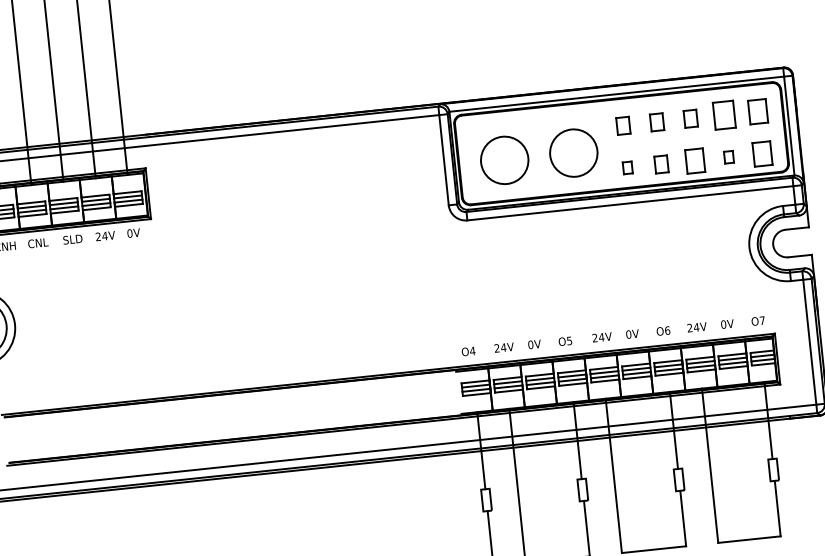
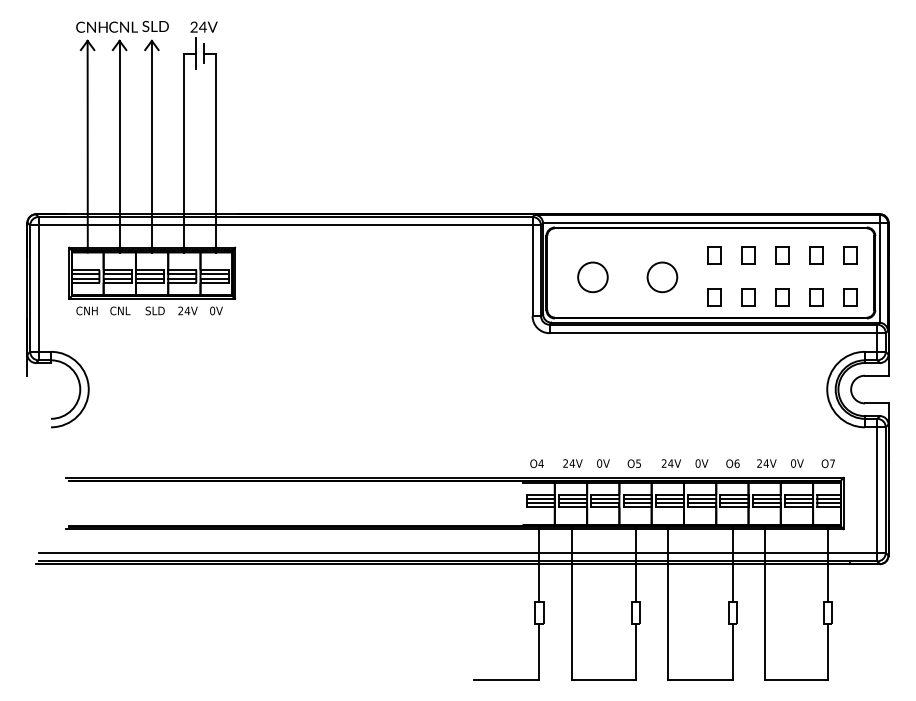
part: (758, 111) -> (850, 255), size x0.71
part: (724, 115) -> (816, 255), size x0.62
circle: (573, 153) -> (662, 277), size x0.62
part: (762, 153) -> (850, 297), size x0.71
part: (729, 157) -> (816, 297), size x1.43
circle: (504, 160) -> (592, 277), size x0.62
part: (695, 160) -> (782, 297), size x0.71
part: (627, 167) -> (714, 297), size x1.43

